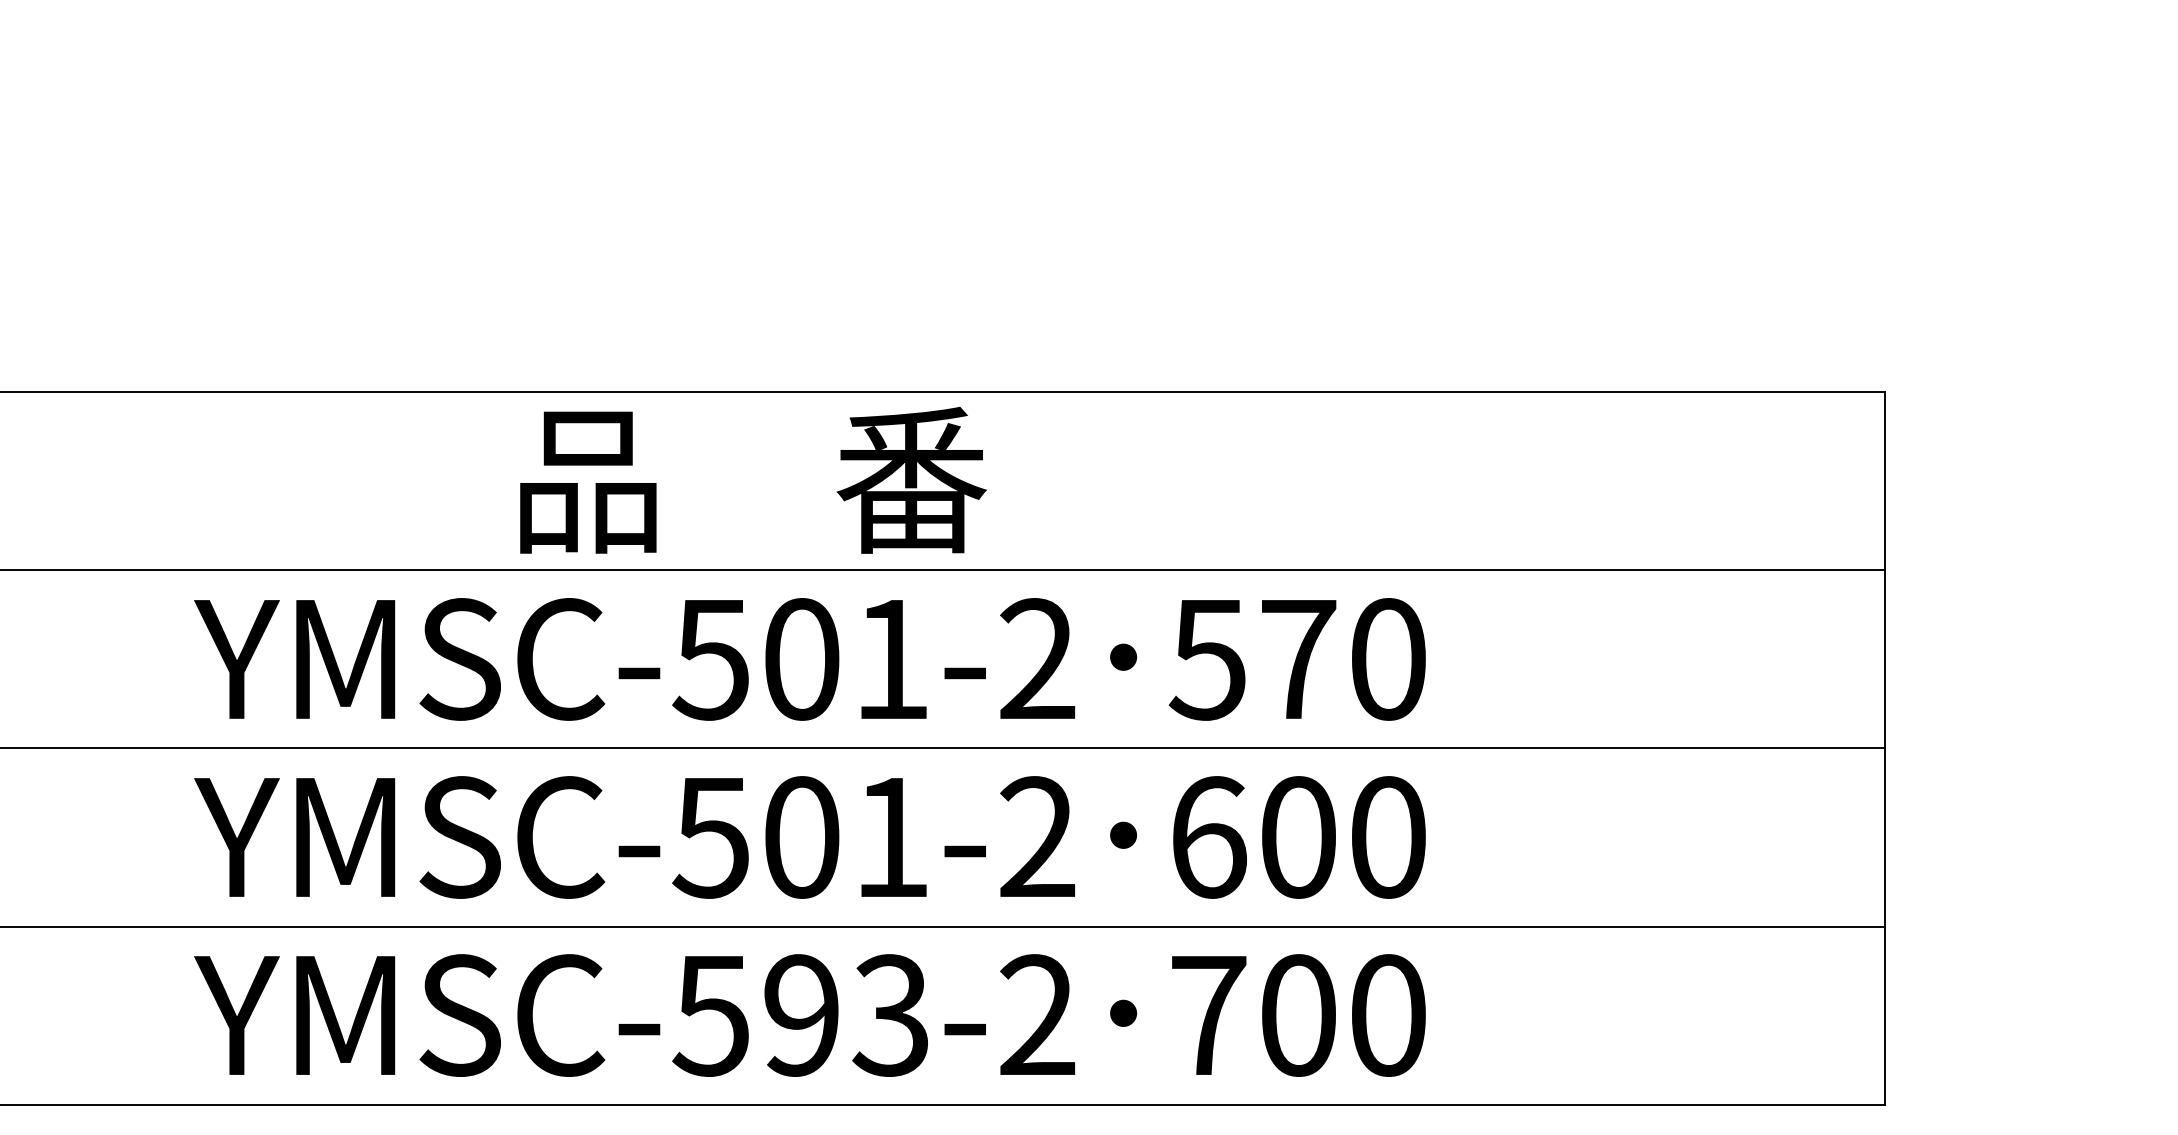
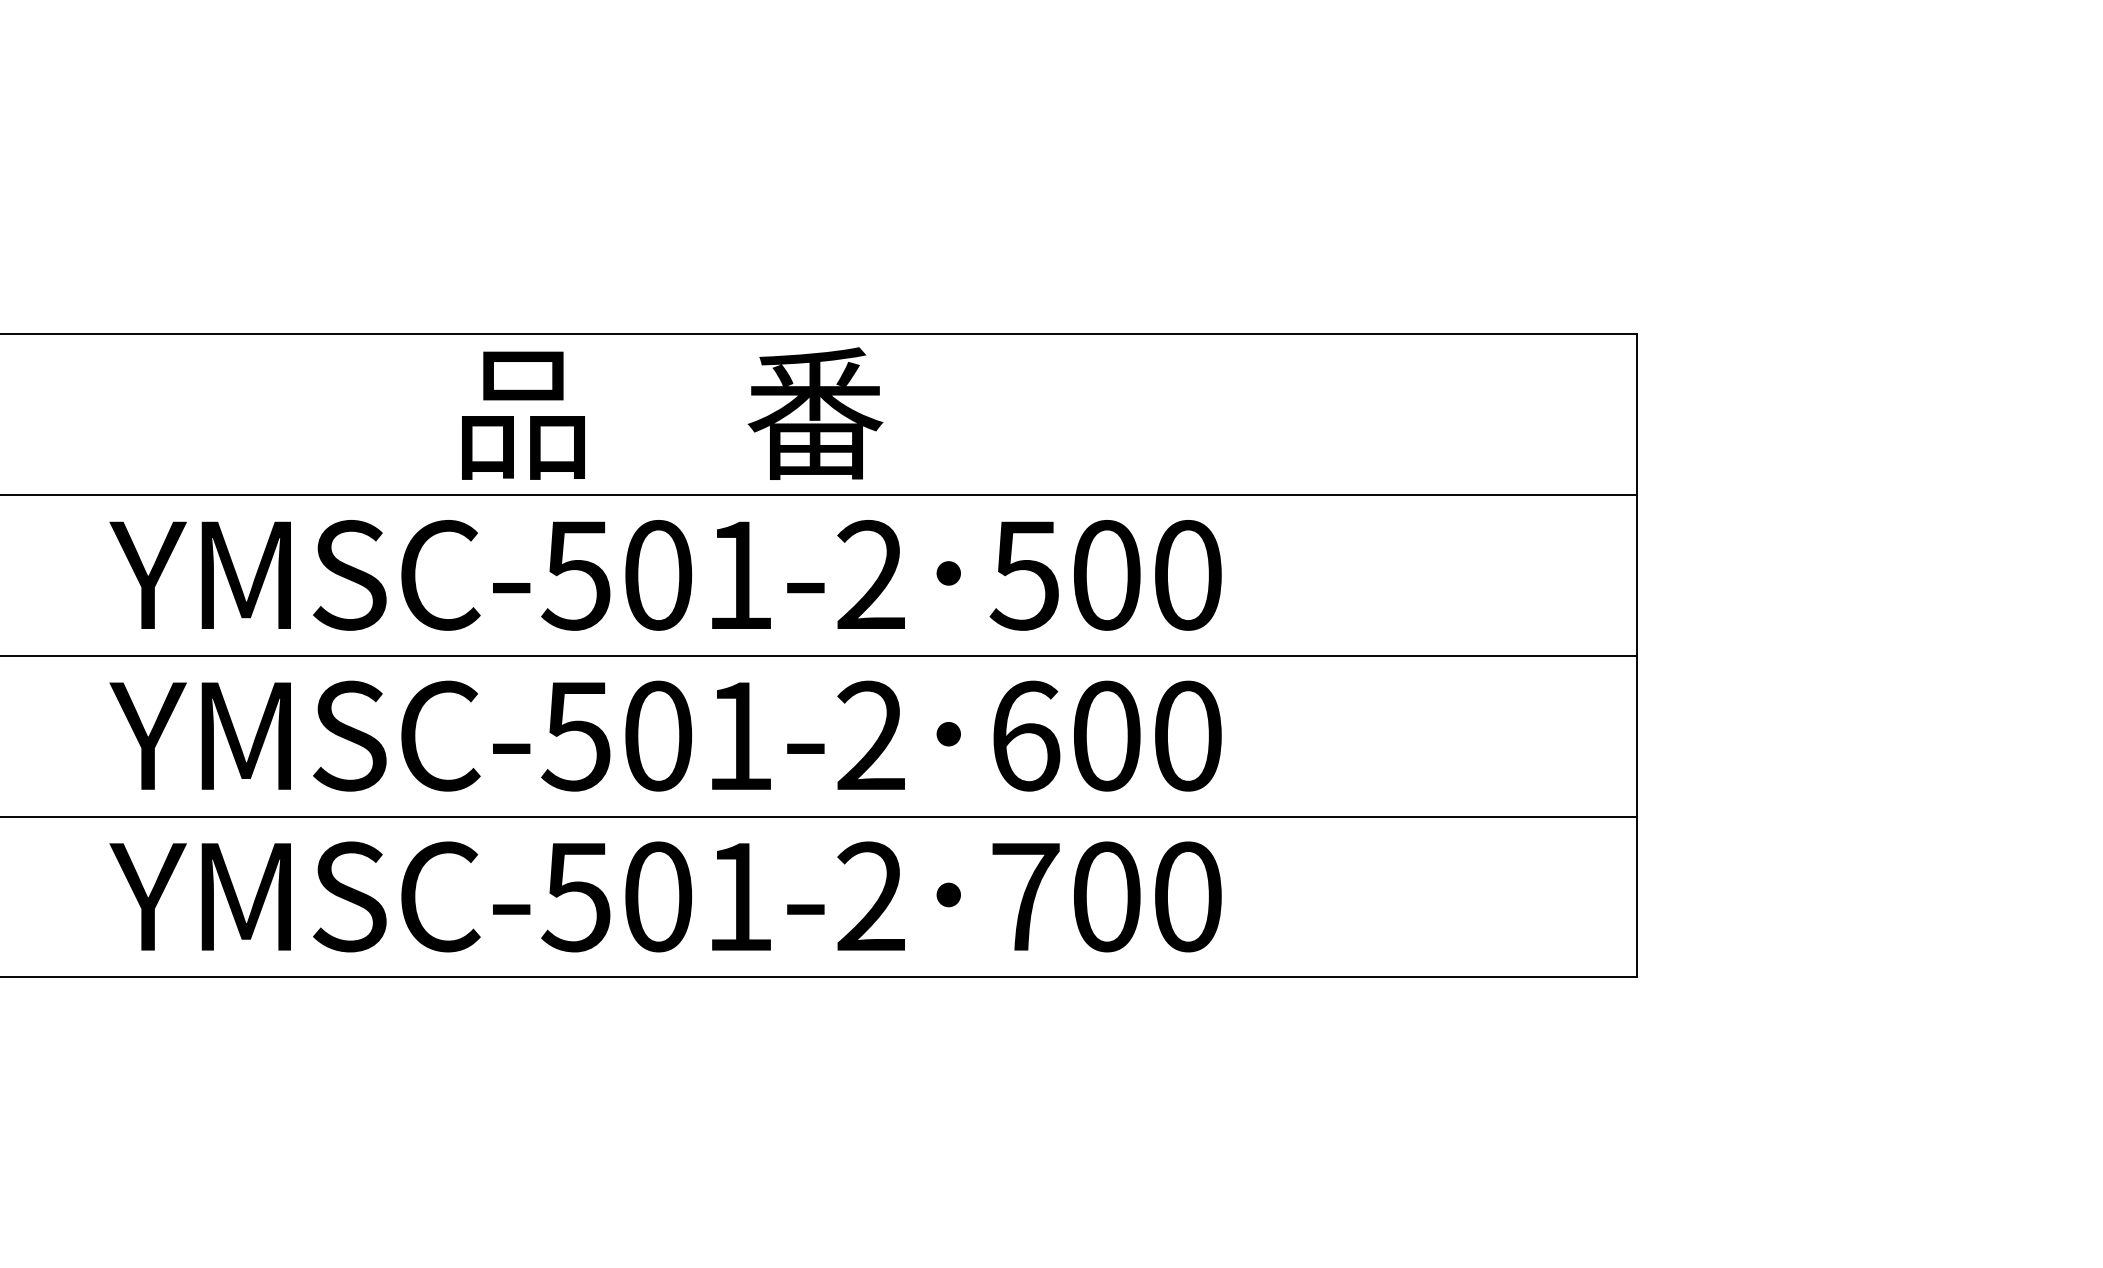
text: (753, 480) -> (672, 413), moved
text: (1298, 659) -> (1106, 575), 570 -> 500
text: (846, 1015) -> (698, 896), YMSC-593-2 -> YMSC-501-2

